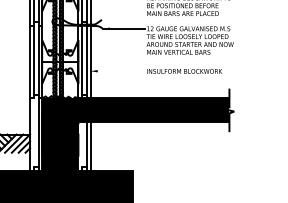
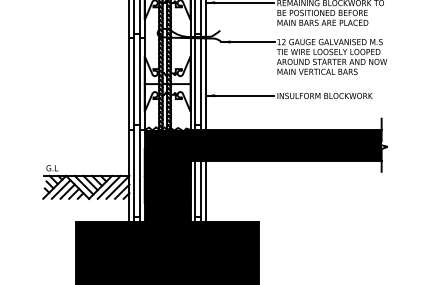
line: (117, 71) -> (239, 95), added
line: (34, 132) -> (134, 173), added
line: (82, 144) -> (195, 188), added

